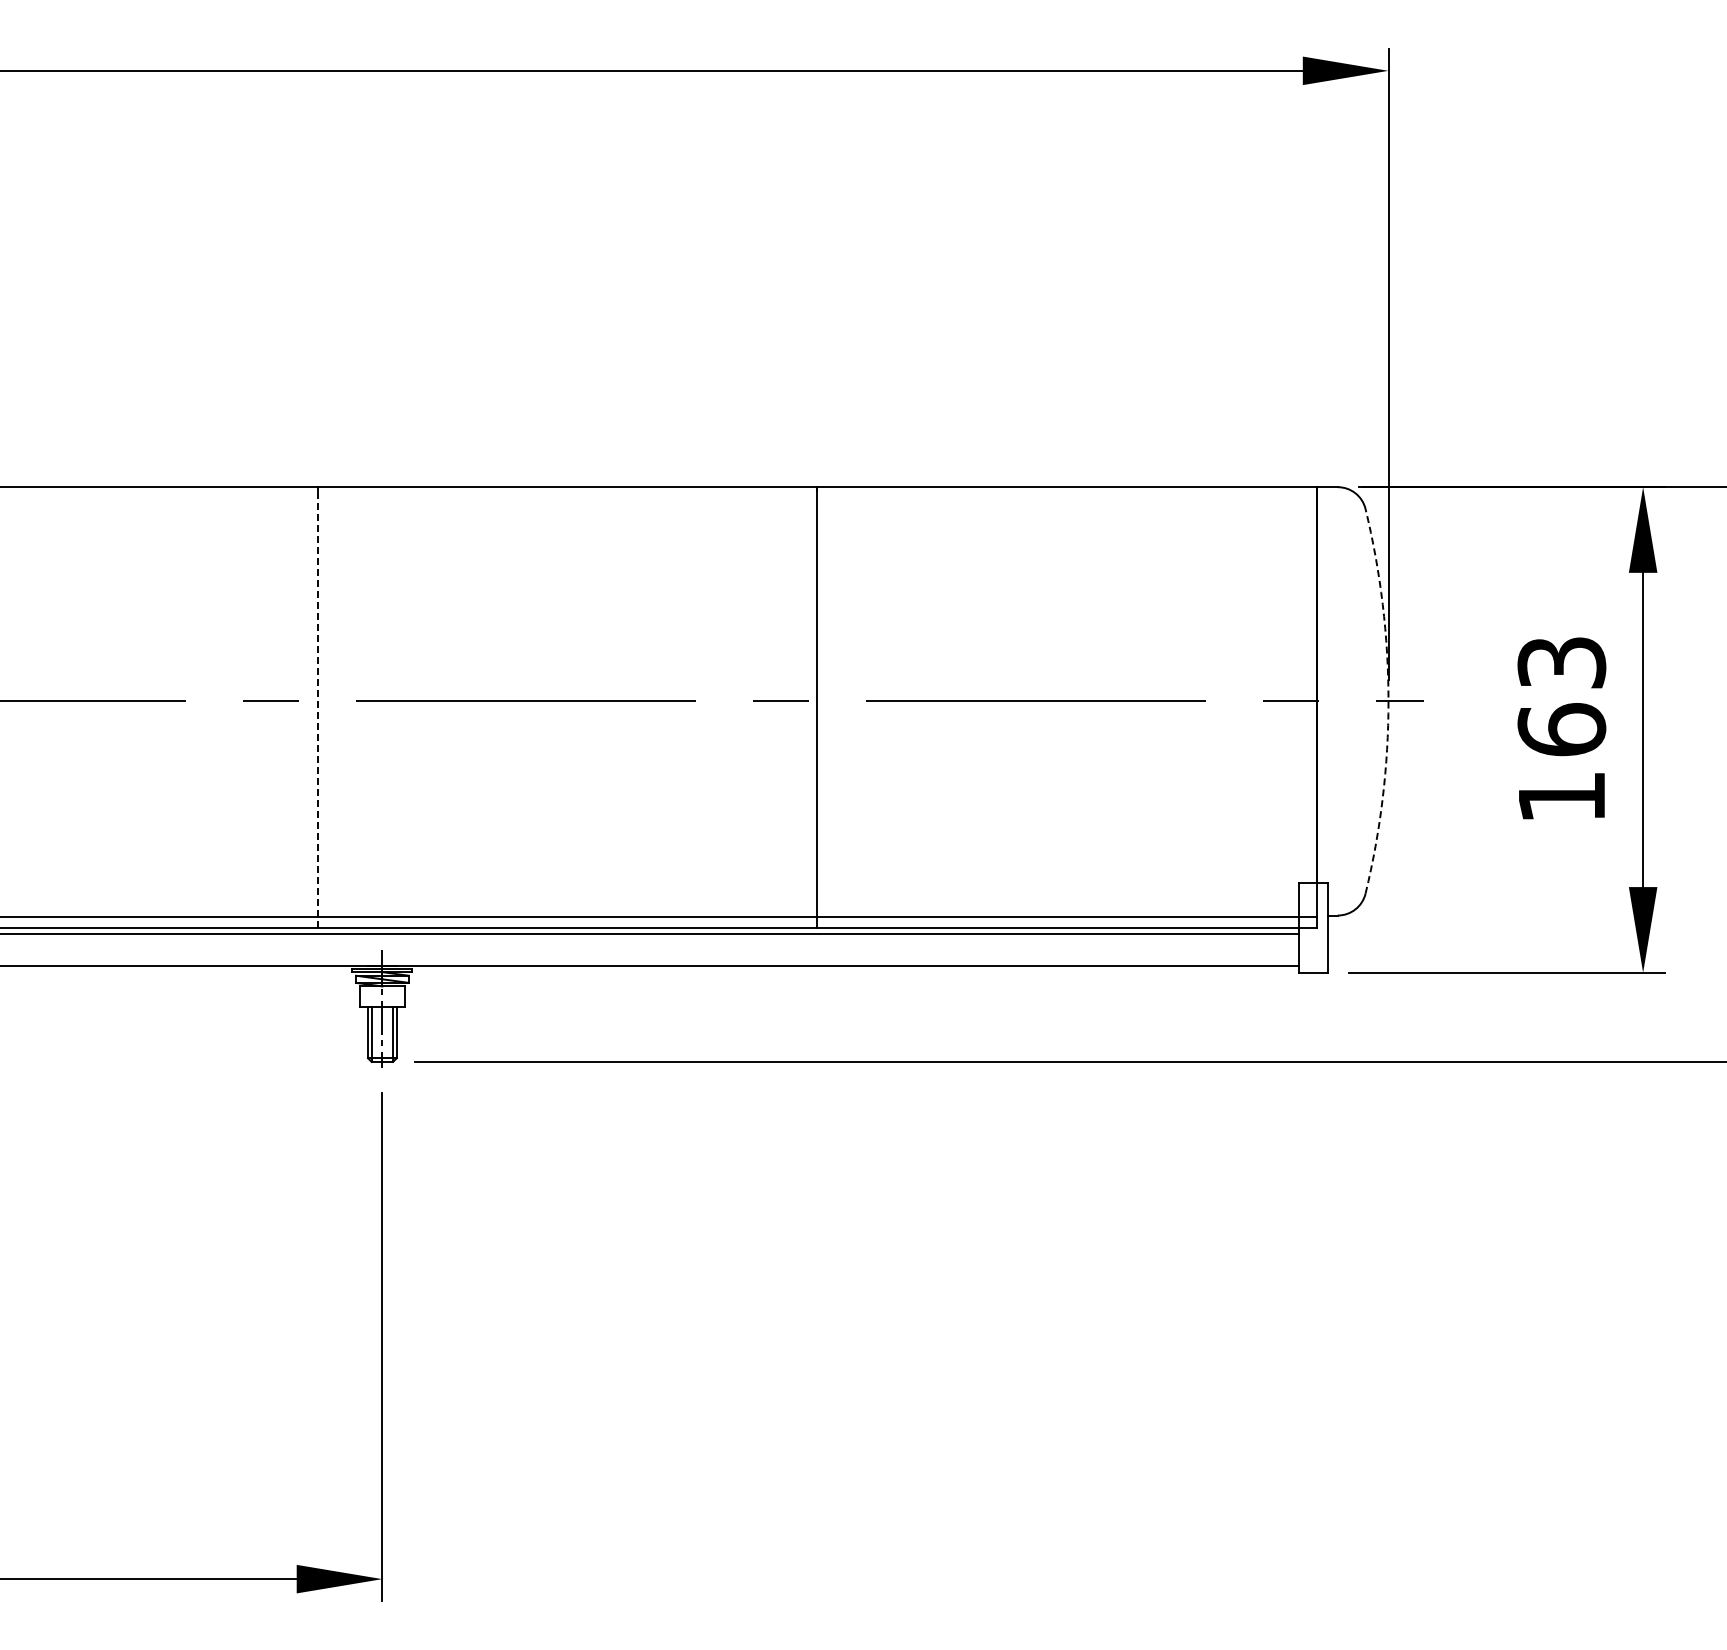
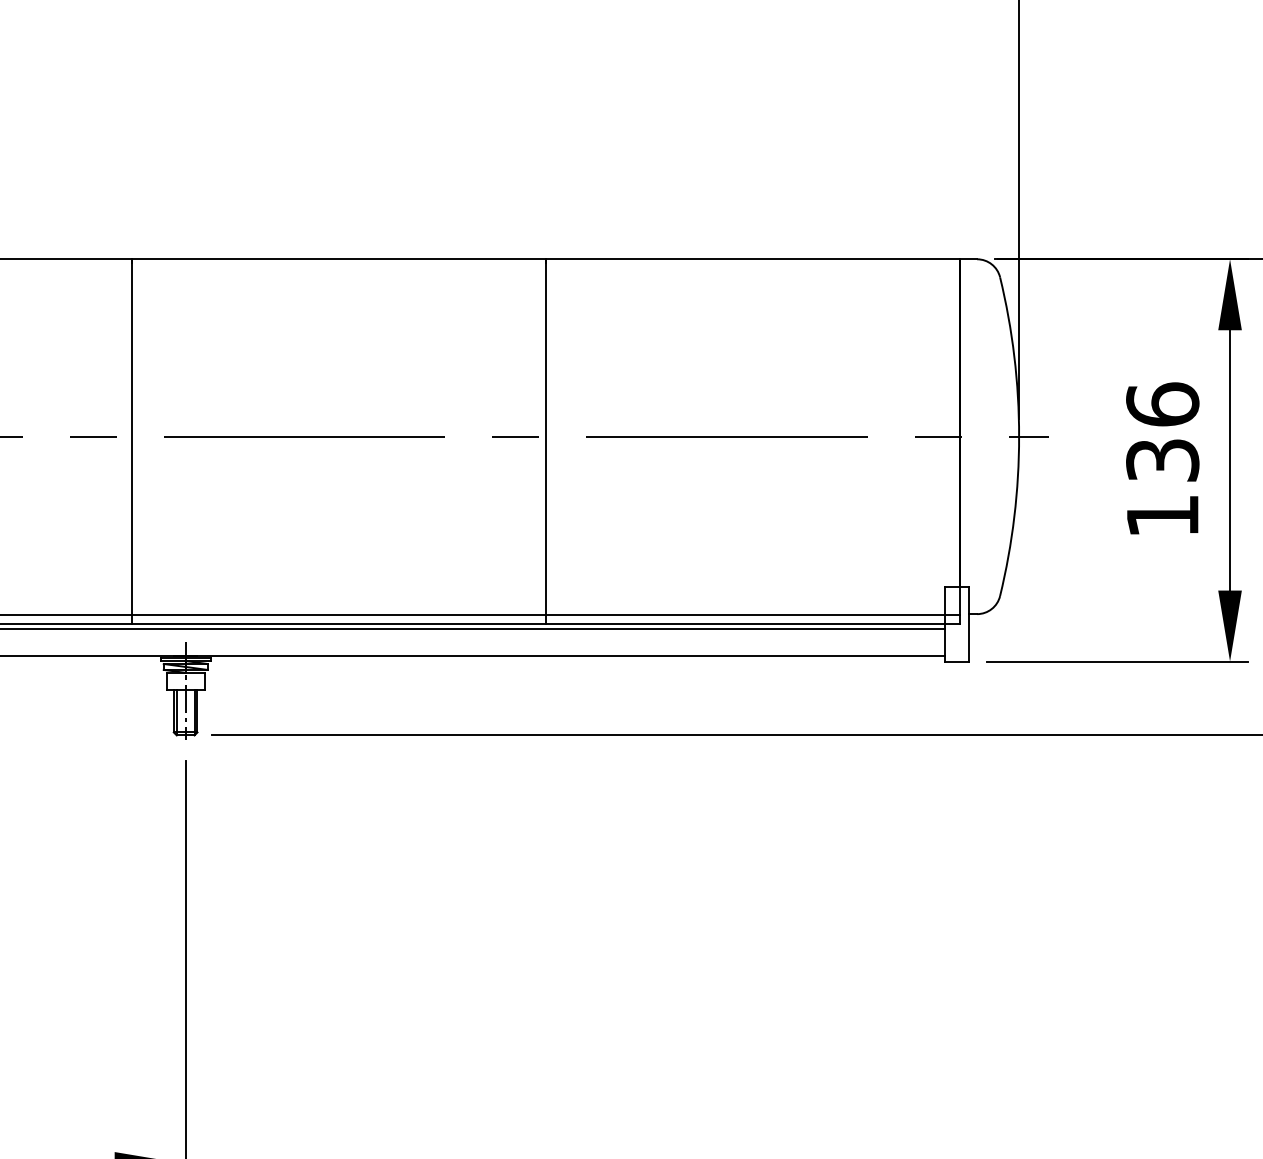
text: (1561, 695) -> (1162, 431), 163 -> 136
arc: (1388, 701) -> (1019, 436), dashed -> solid
line: (317, 707) -> (131, 441), dashed -> solid

